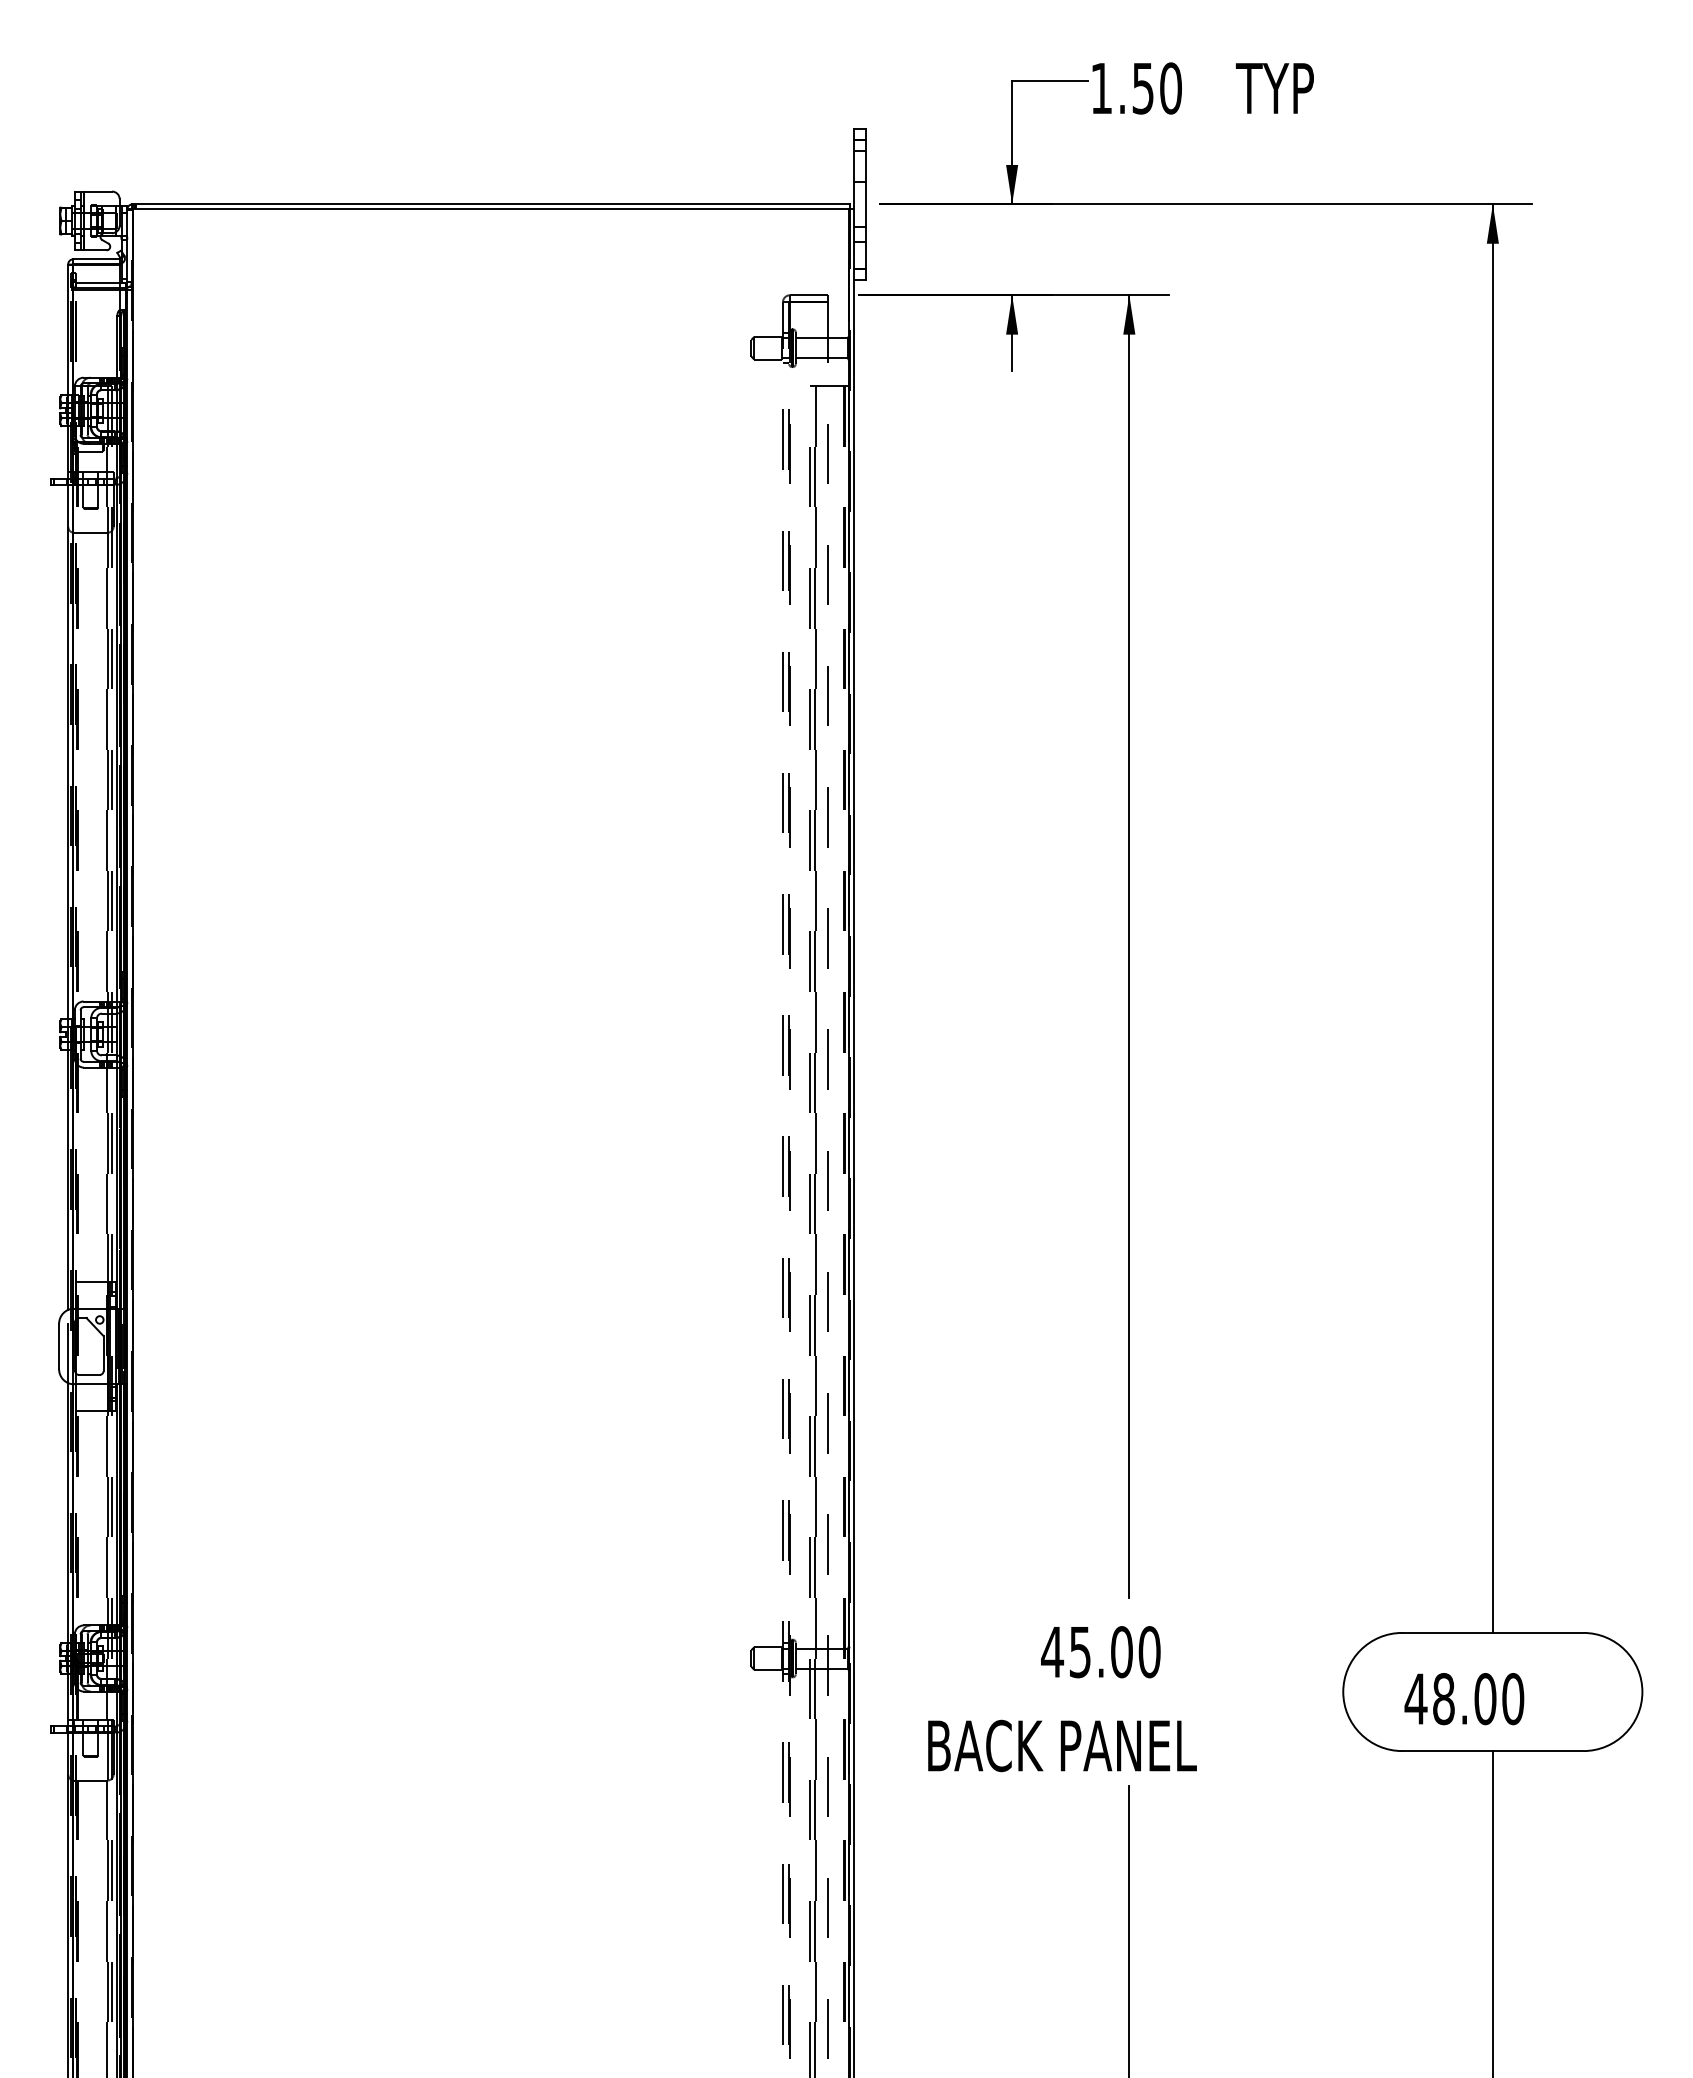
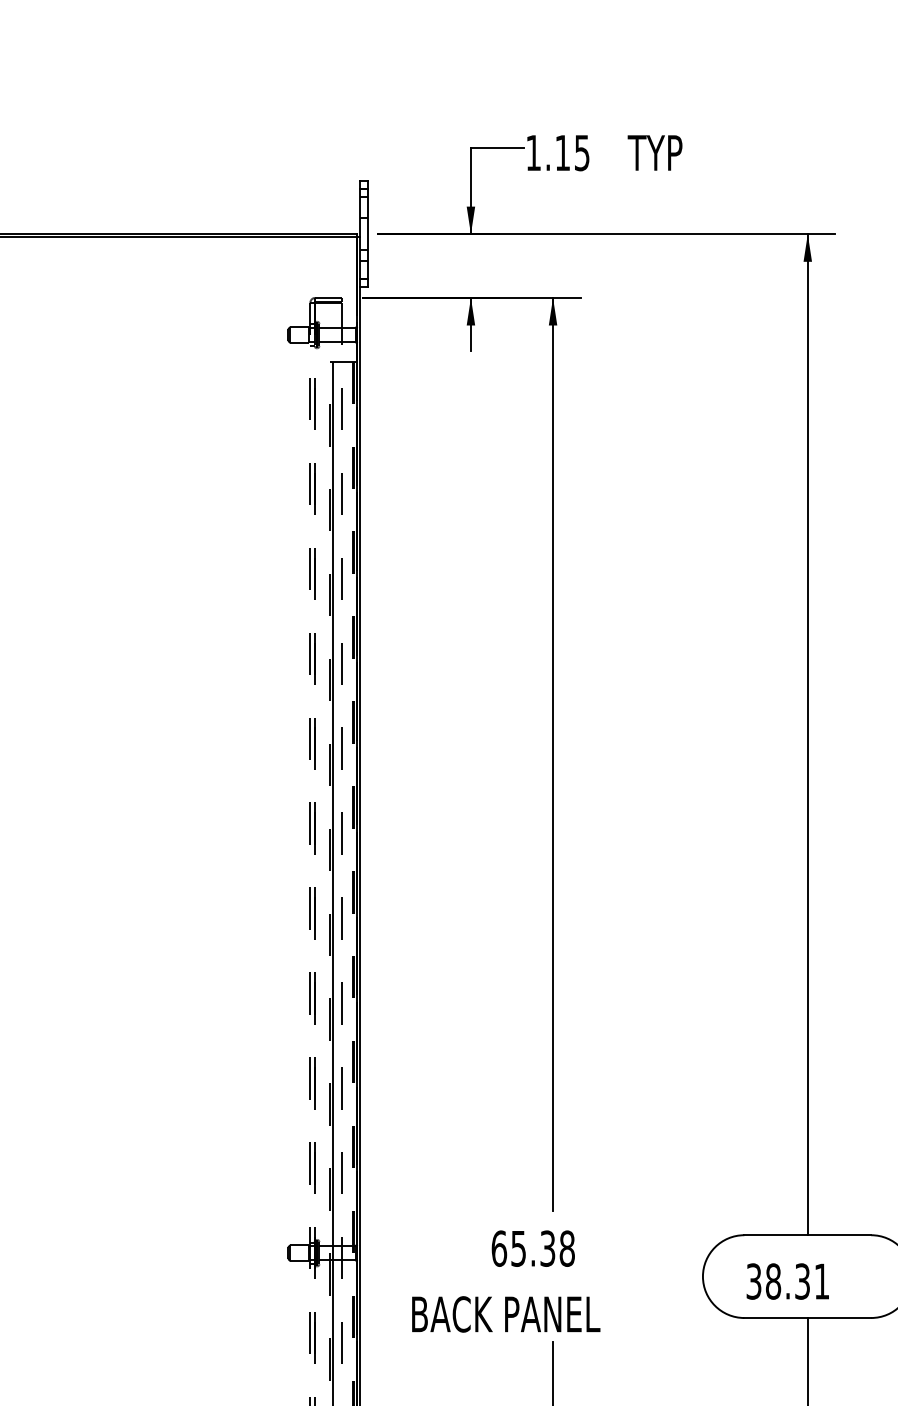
text: (1156, 88) -> (572, 153), 1.50 -> 1.15
text: (1100, 1652) -> (532, 1248), 45.00 -> 65.38
text: (1464, 1699) -> (787, 1281), 48.00 -> 38.31

